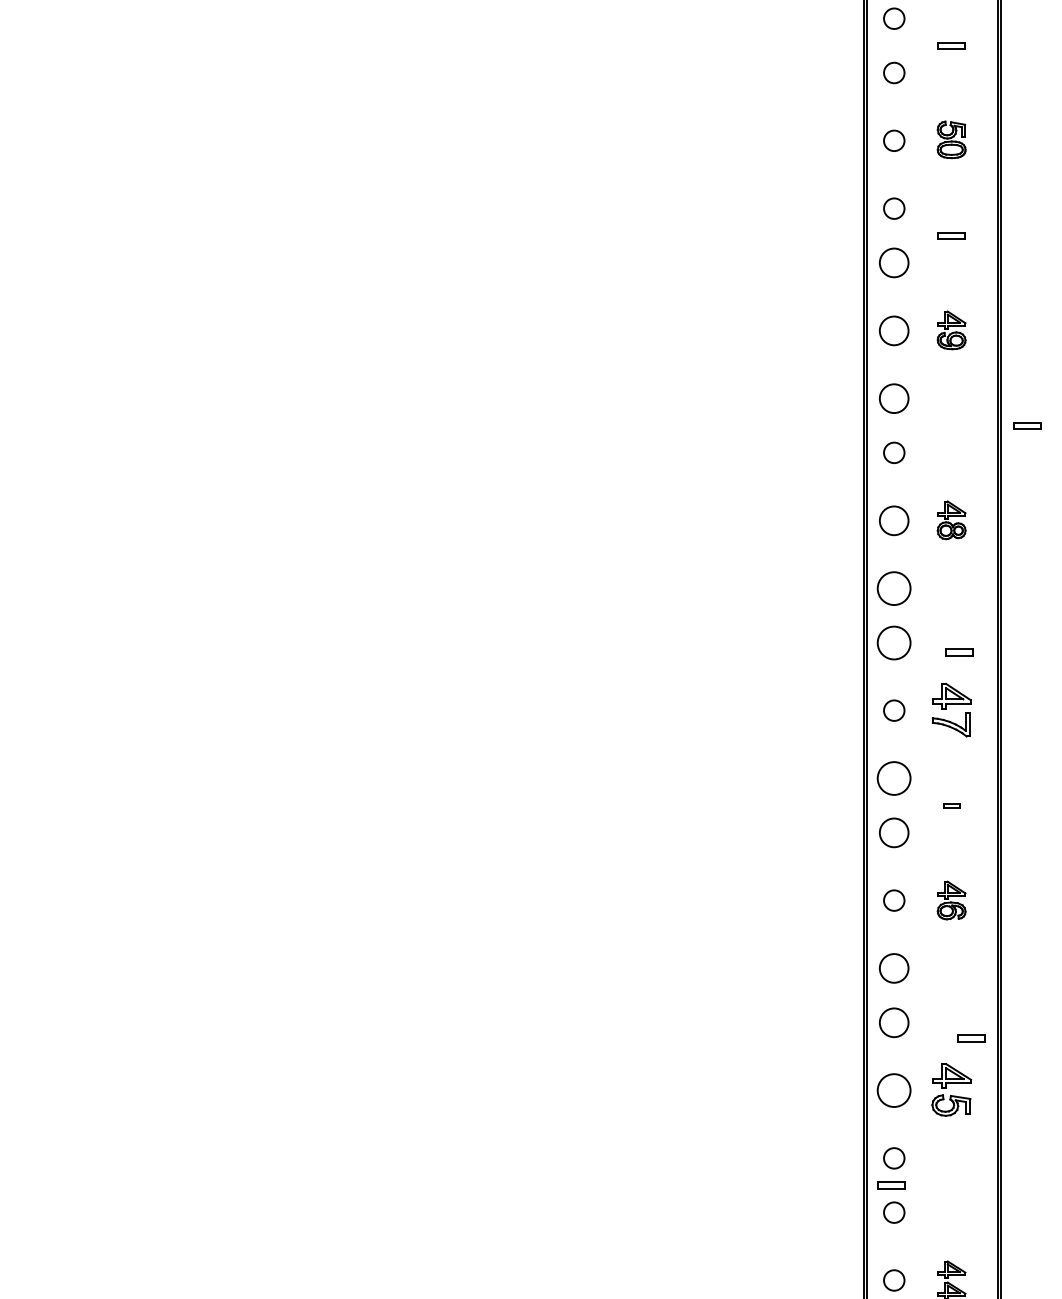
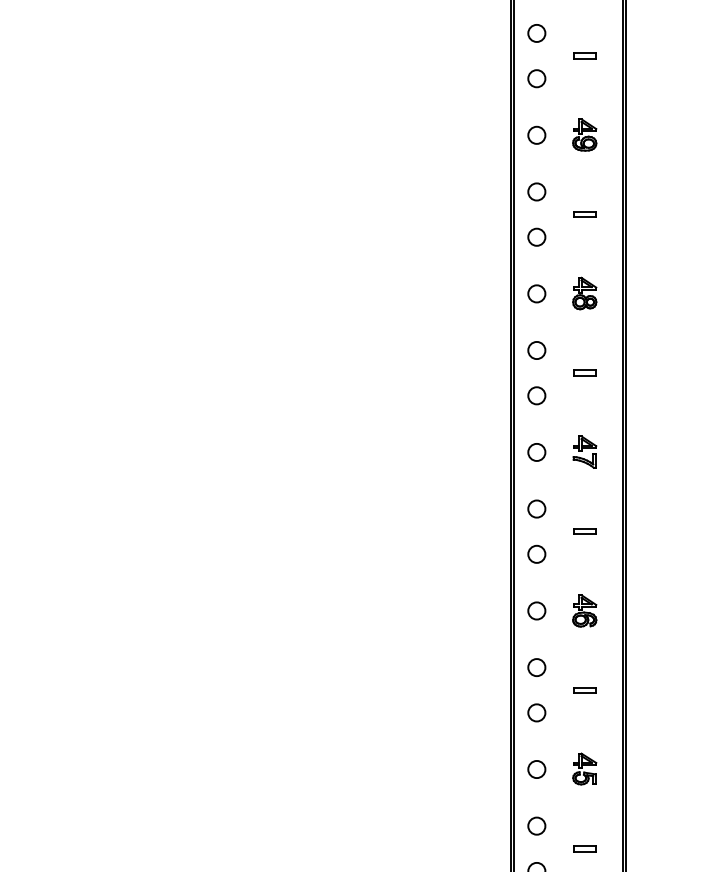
circle: (894, 262) -> (537, 78), size x0.71
circle: (894, 330) -> (537, 135), size x0.71
circle: (894, 398) -> (537, 191), size x0.71
part: (1027, 425) -> (584, 214), moved
circle: (894, 520) -> (537, 293), size x0.71
circle: (894, 588) -> (537, 350), size x0.62
circle: (894, 642) -> (537, 395), size x0.62
part: (959, 652) -> (584, 372), moved
part: (951, 710) -> (584, 452), size x0.71
circle: (894, 778) -> (537, 509), size x0.62
part: (951, 805) -> (584, 531), size x1.67
circle: (894, 832) -> (537, 554), size x0.71
circle: (894, 968) -> (537, 667), size x0.71
circle: (894, 1022) -> (537, 712), size x0.71
part: (971, 1038) -> (584, 690), moved
part: (951, 1089) -> (584, 768), size x0.71
circle: (894, 1090) -> (537, 769), size x0.62
part: (891, 1185) -> (584, 848), moved

